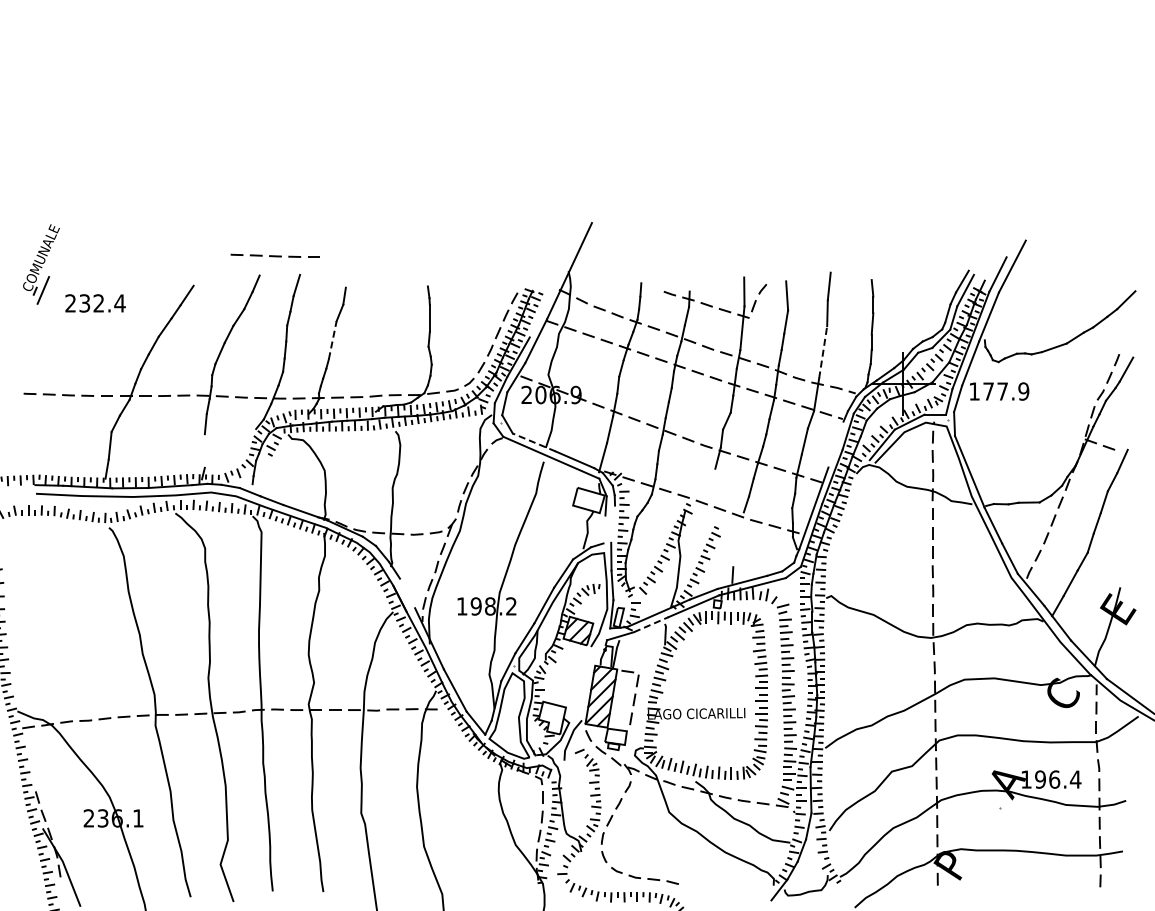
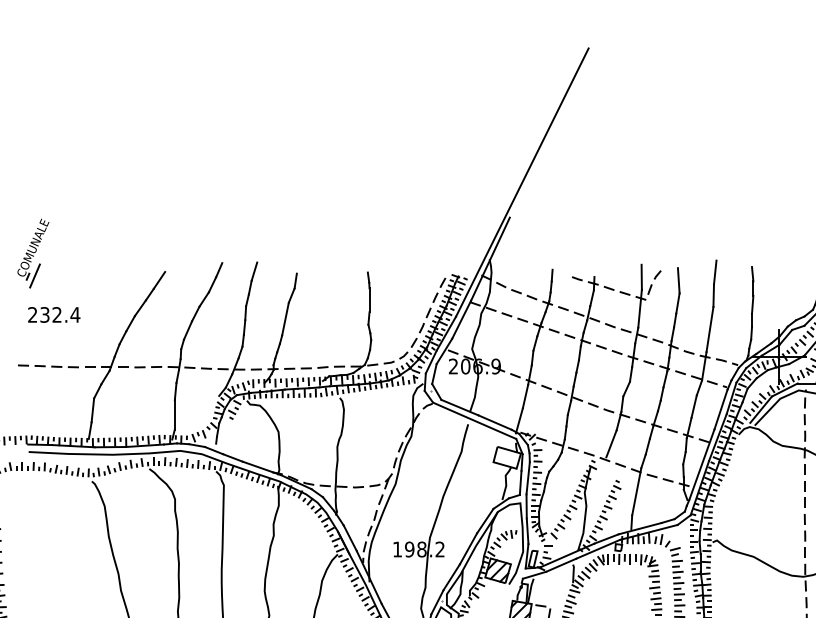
line: (605, 182) -> (521, 182), added
part: (274, 255) -> (235, 245), removed
text: (95, 303) -> (54, 315), moved
line: (332, 339) -> (285, 318), dashed -> solid
line: (823, 351) -> (710, 328), dashed -> solid
line: (533, 442) -> (459, 407), dashed -> solid
line: (835, 444) -> (720, 409), added
line: (204, 450) -> (174, 414), added
line: (709, 483) -> (611, 443), added
line: (613, 523) -> (528, 477), added
line: (604, 529) -> (520, 482), added
line: (738, 539) -> (636, 491), added
line: (407, 593) -> (350, 538), added
line: (651, 624) -> (561, 565), dashed -> solid

